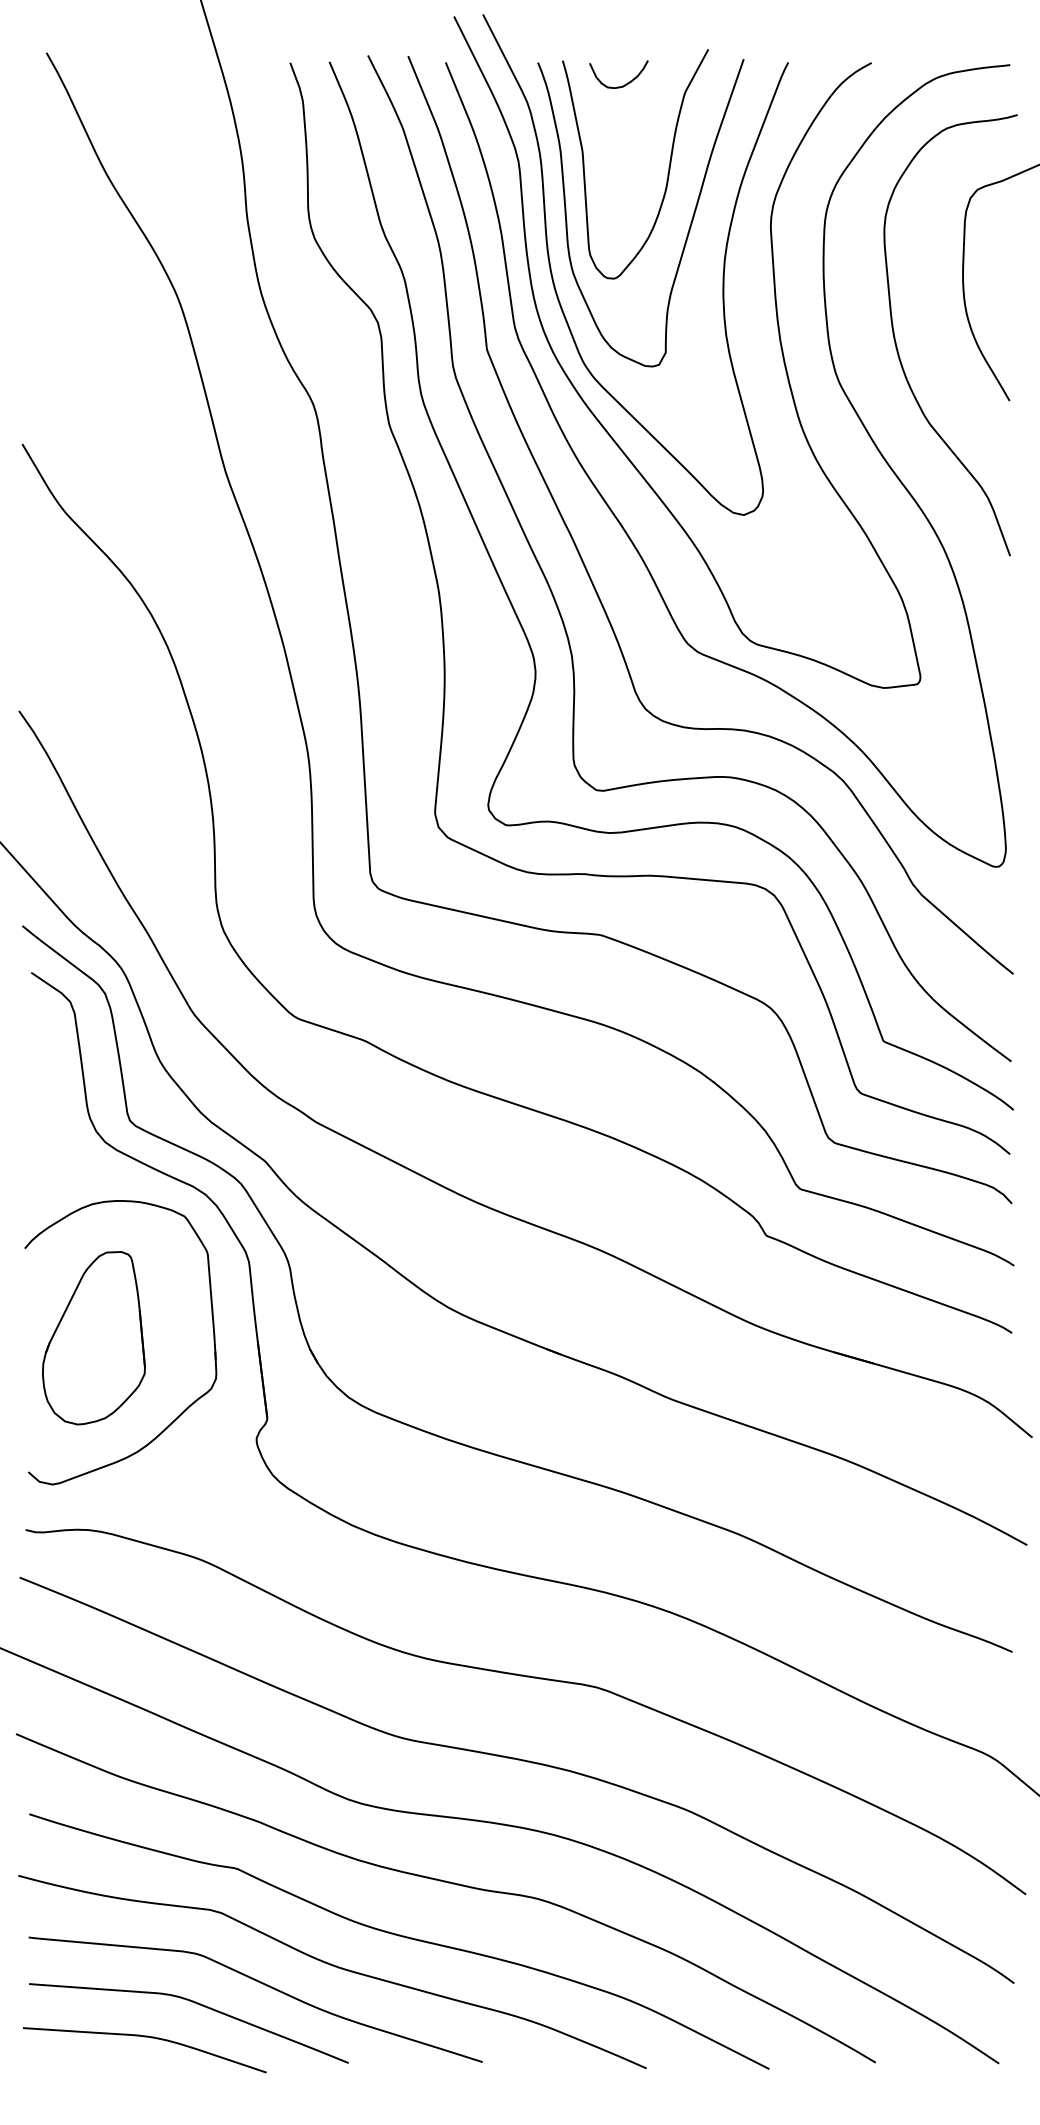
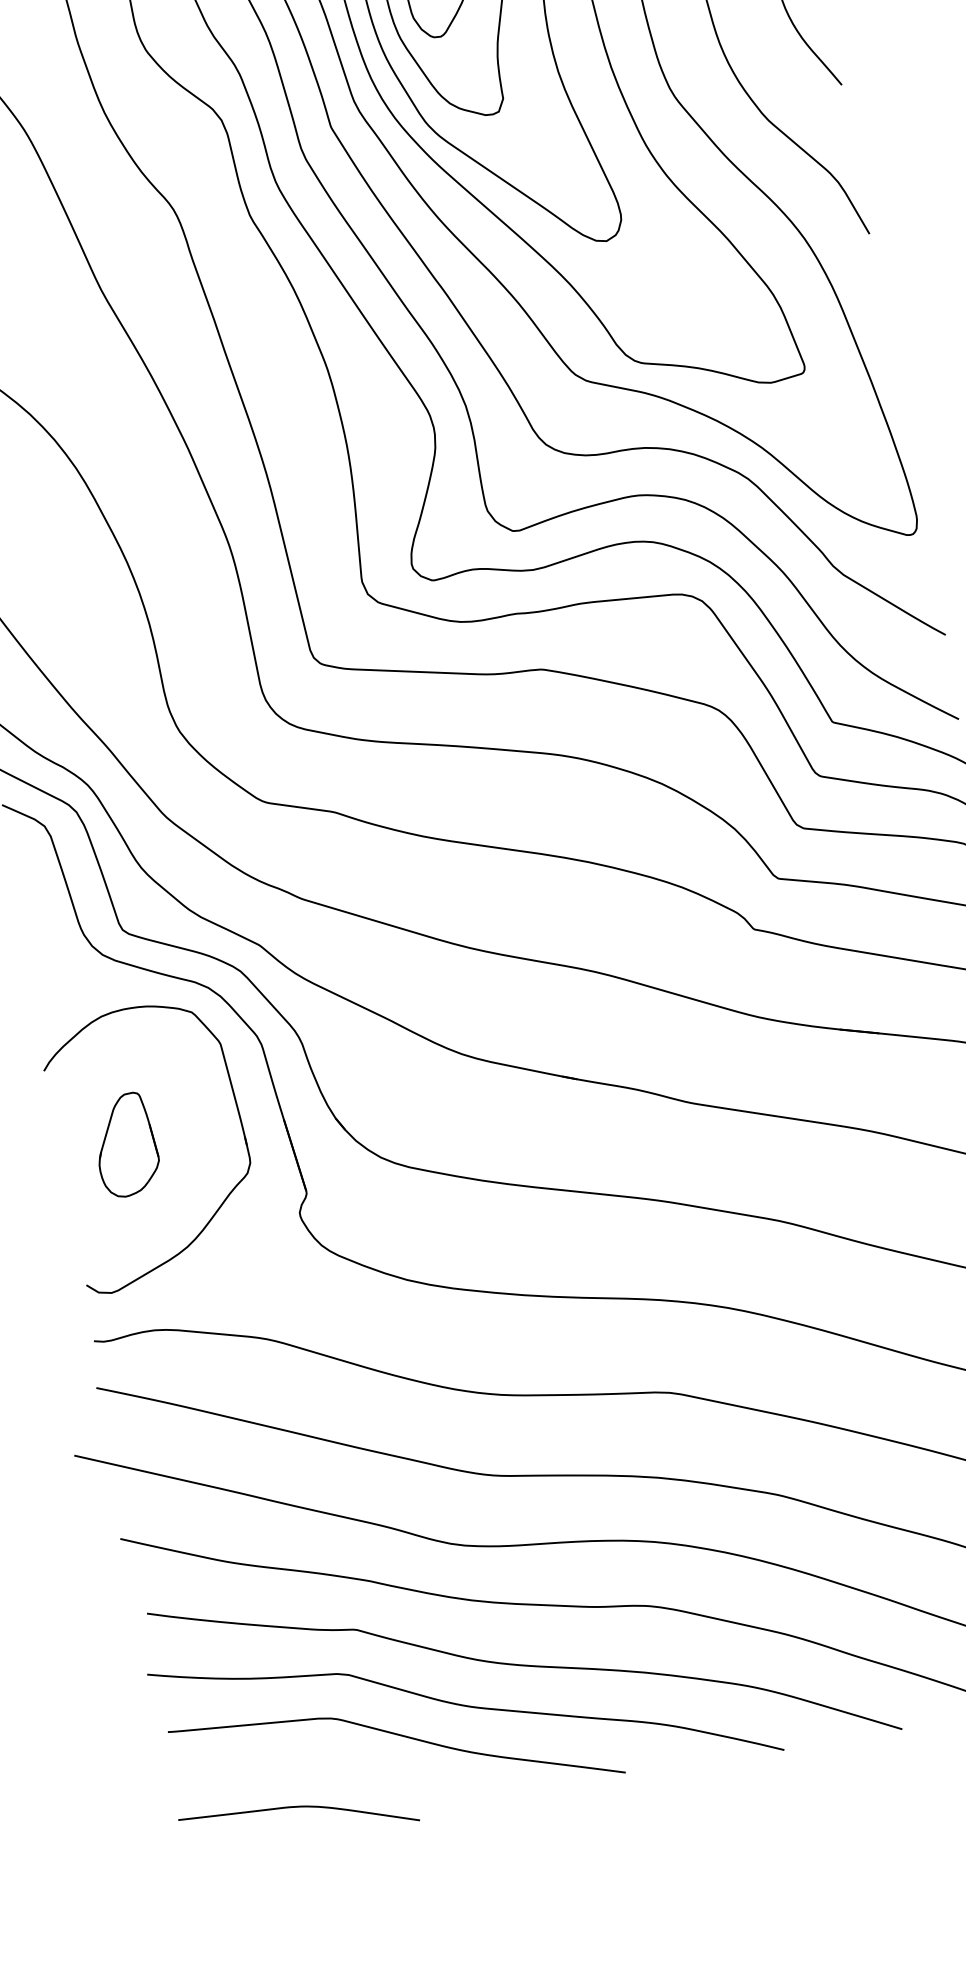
part: (93, 1338) -> (125, 1145), size x0.6
curve: (194, 2003) -> (338, 1766), removed

